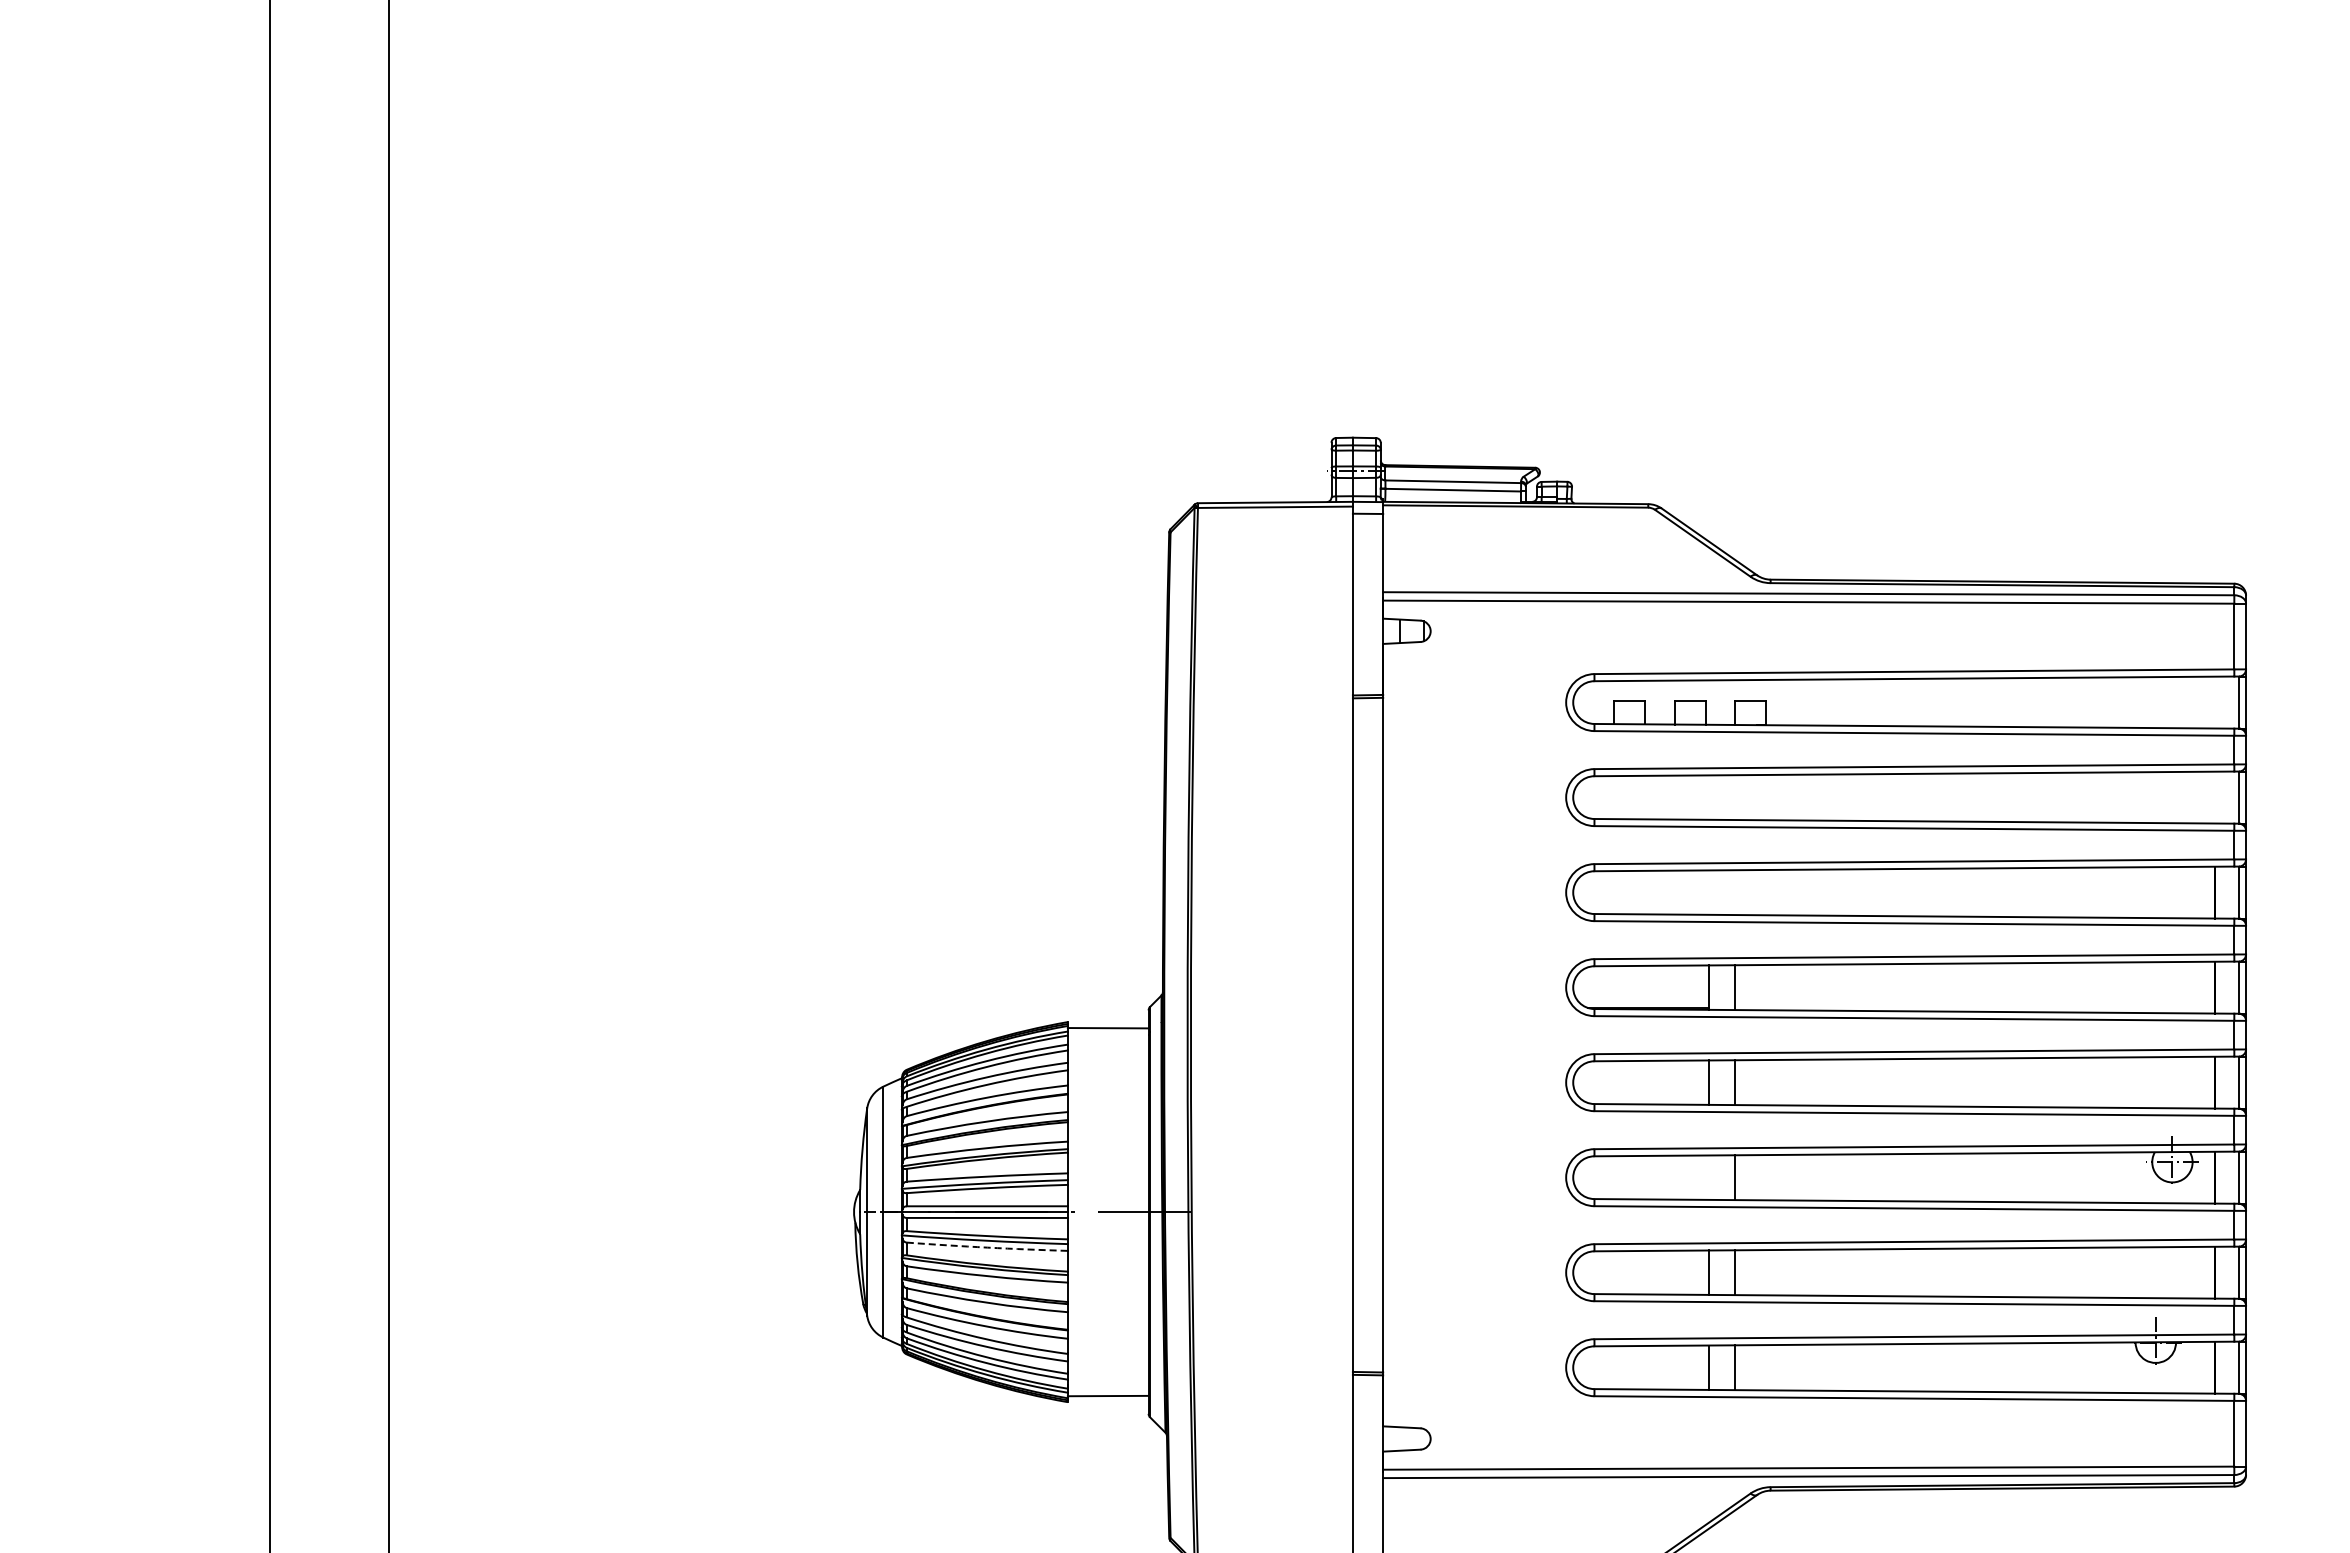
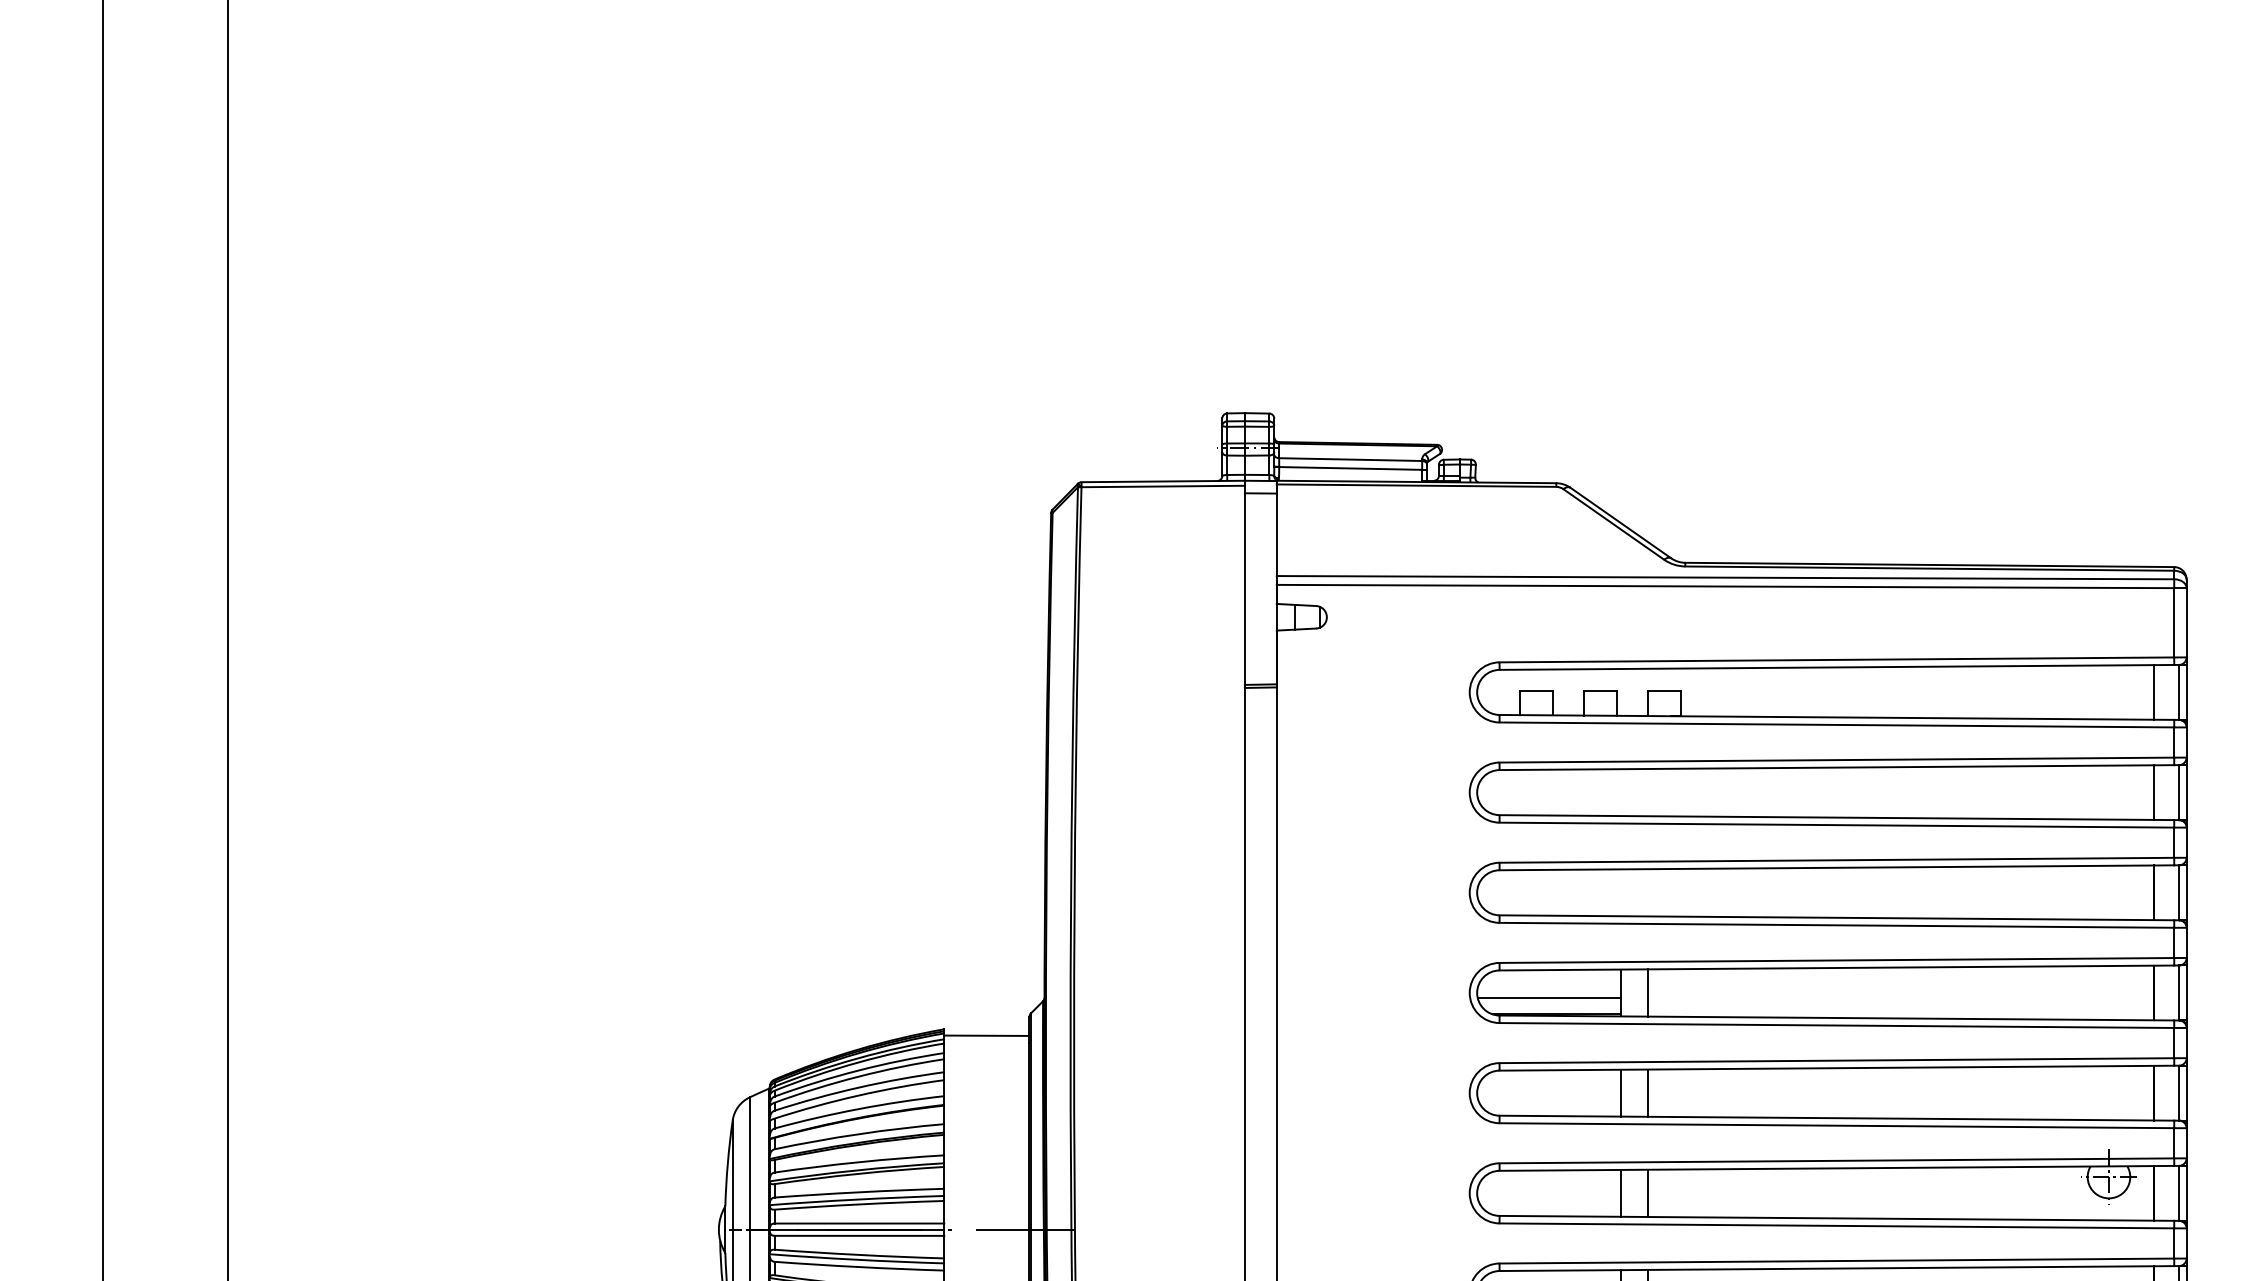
line: (2215, 702) -> (2154, 692), added
line: (2215, 797) -> (2154, 792), added
line: (1641, 992) -> (1549, 998), added
line: (1709, 1177) -> (1620, 1193), added
arc: (987, 1247) -> (859, 1266), dashed -> solid

